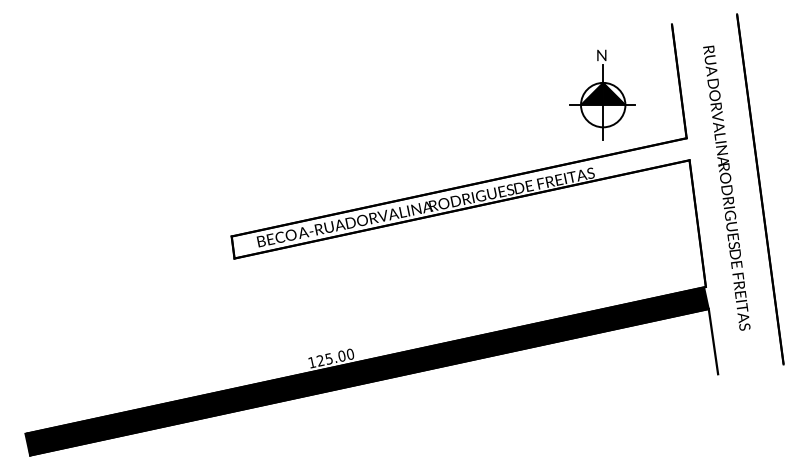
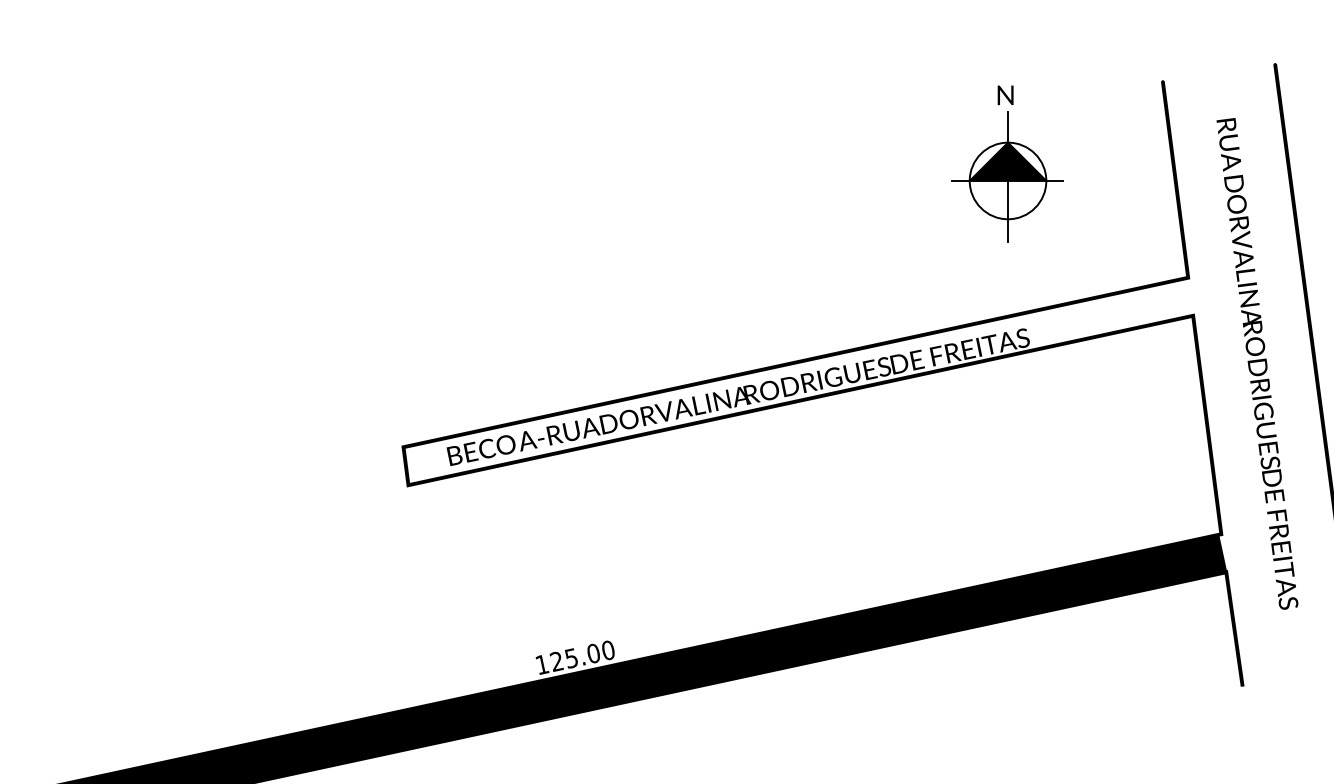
part: (602, 94) -> (1006, 162), moved

